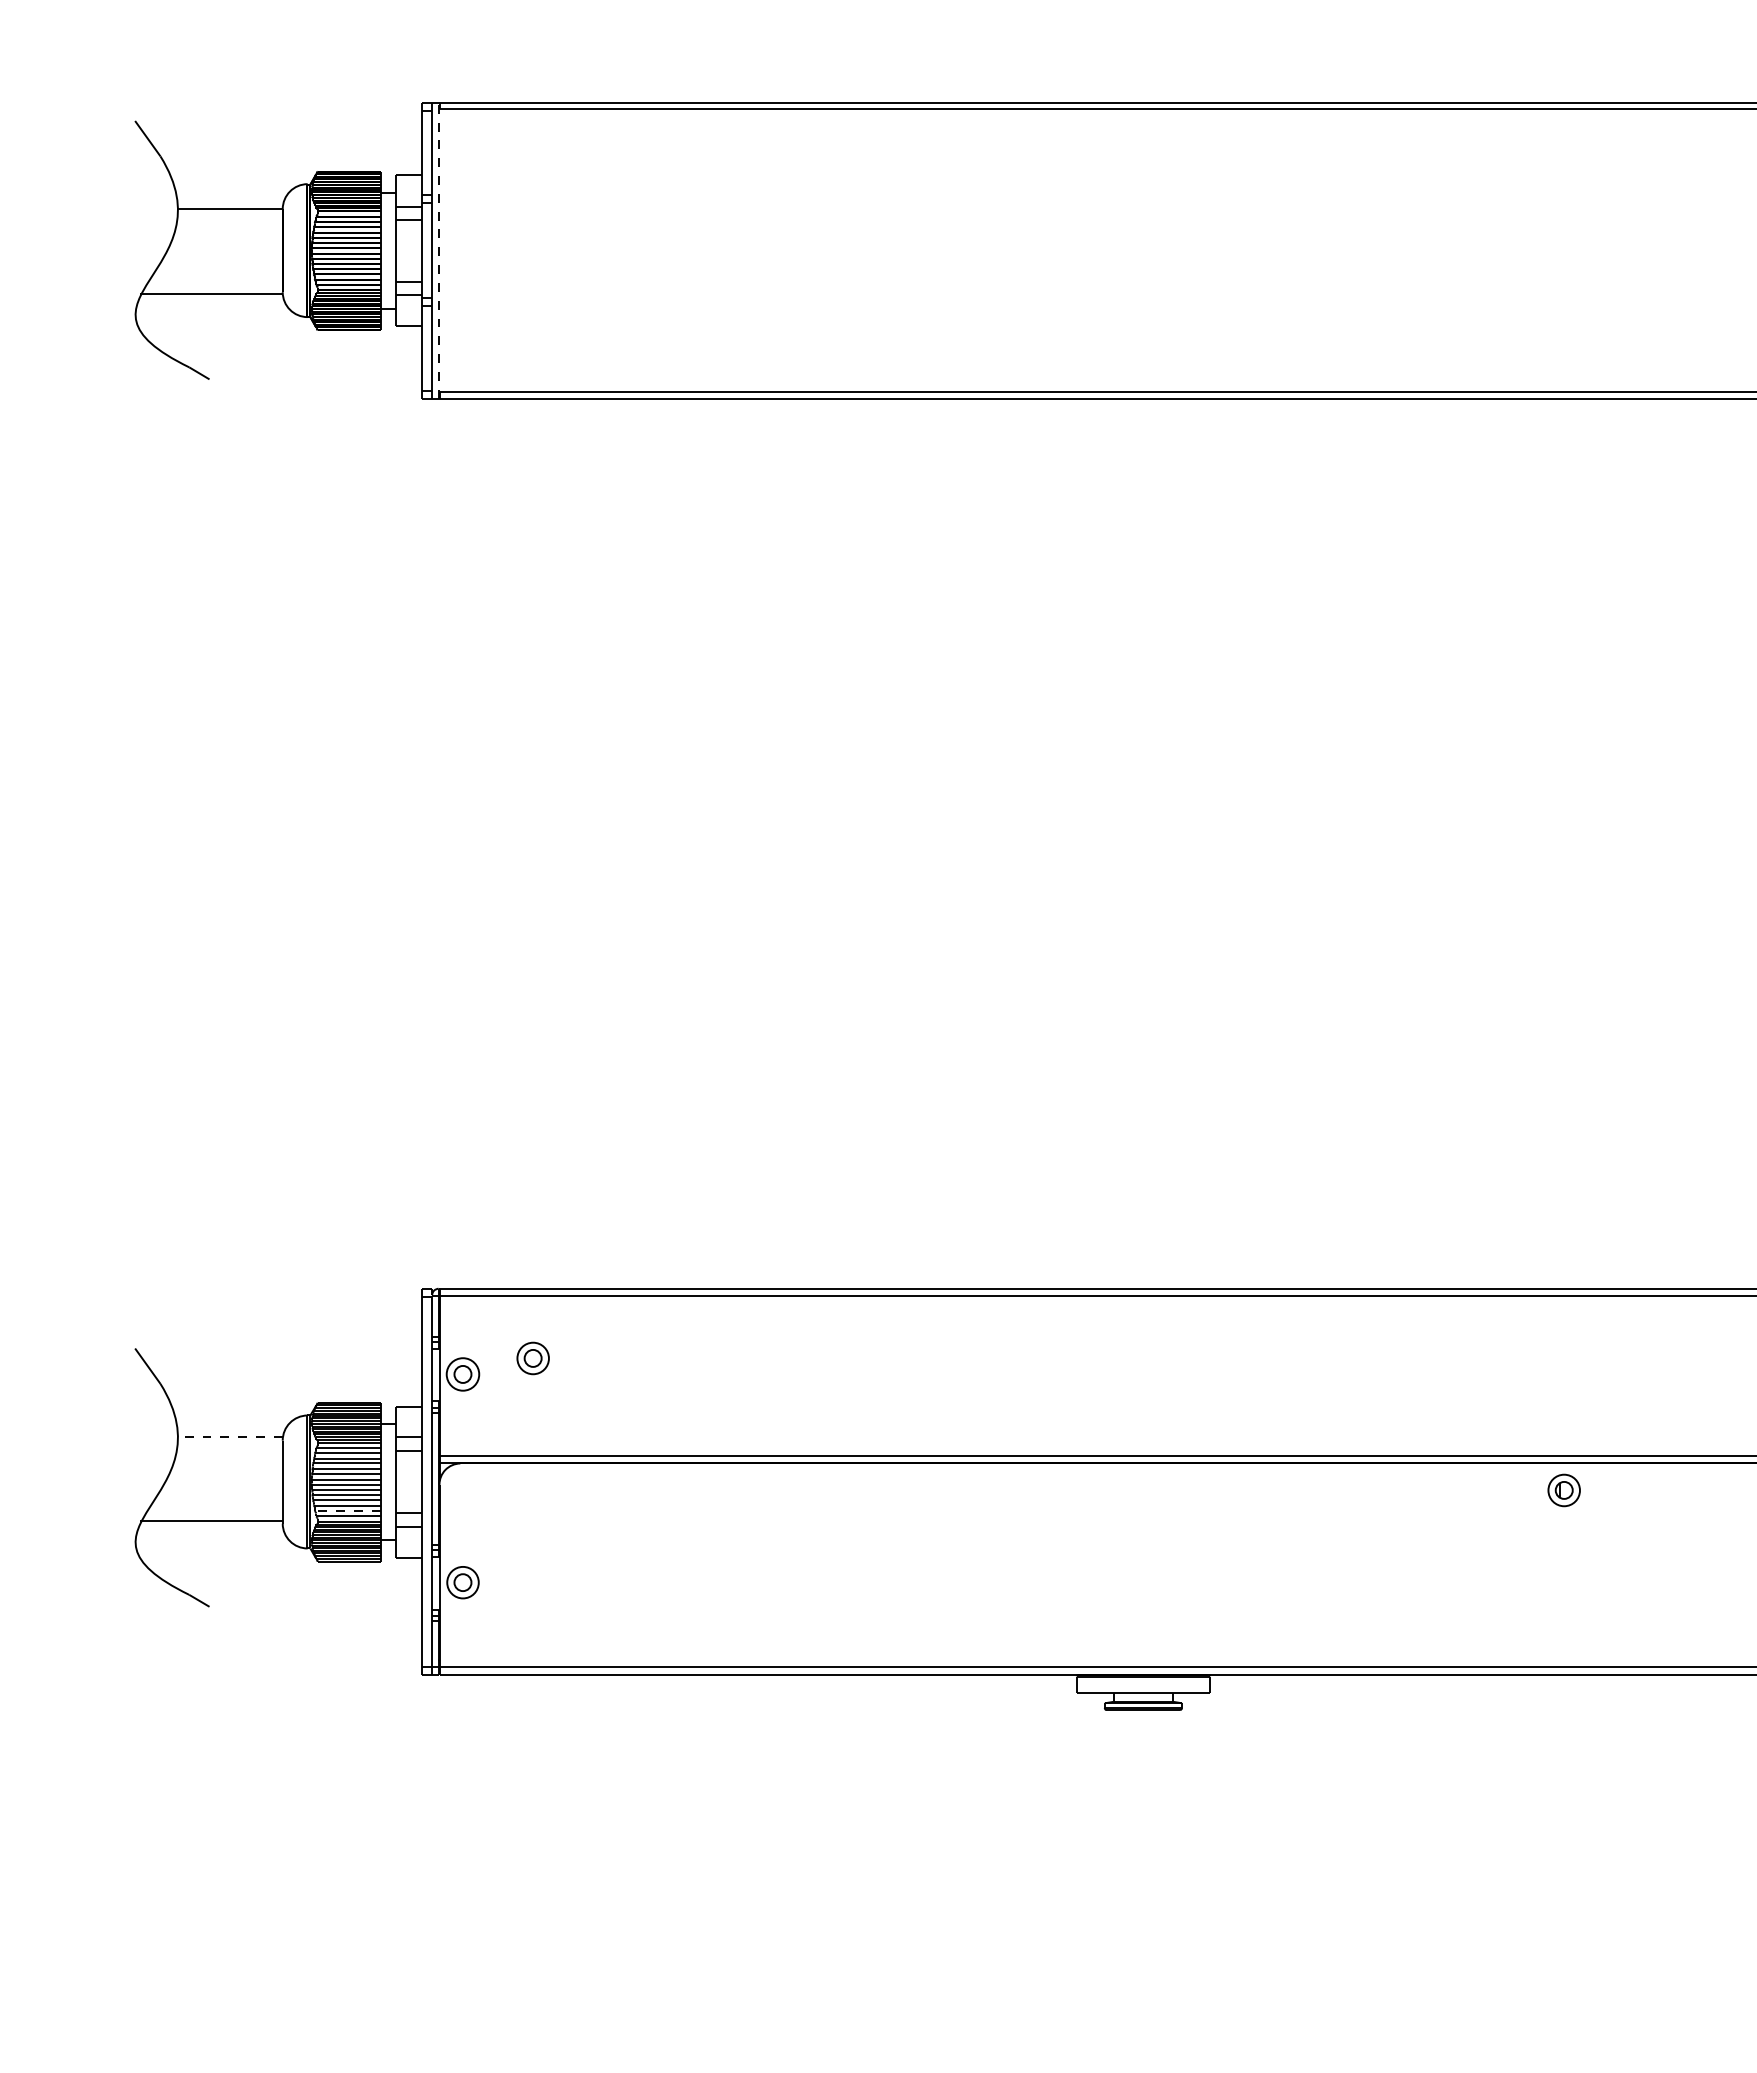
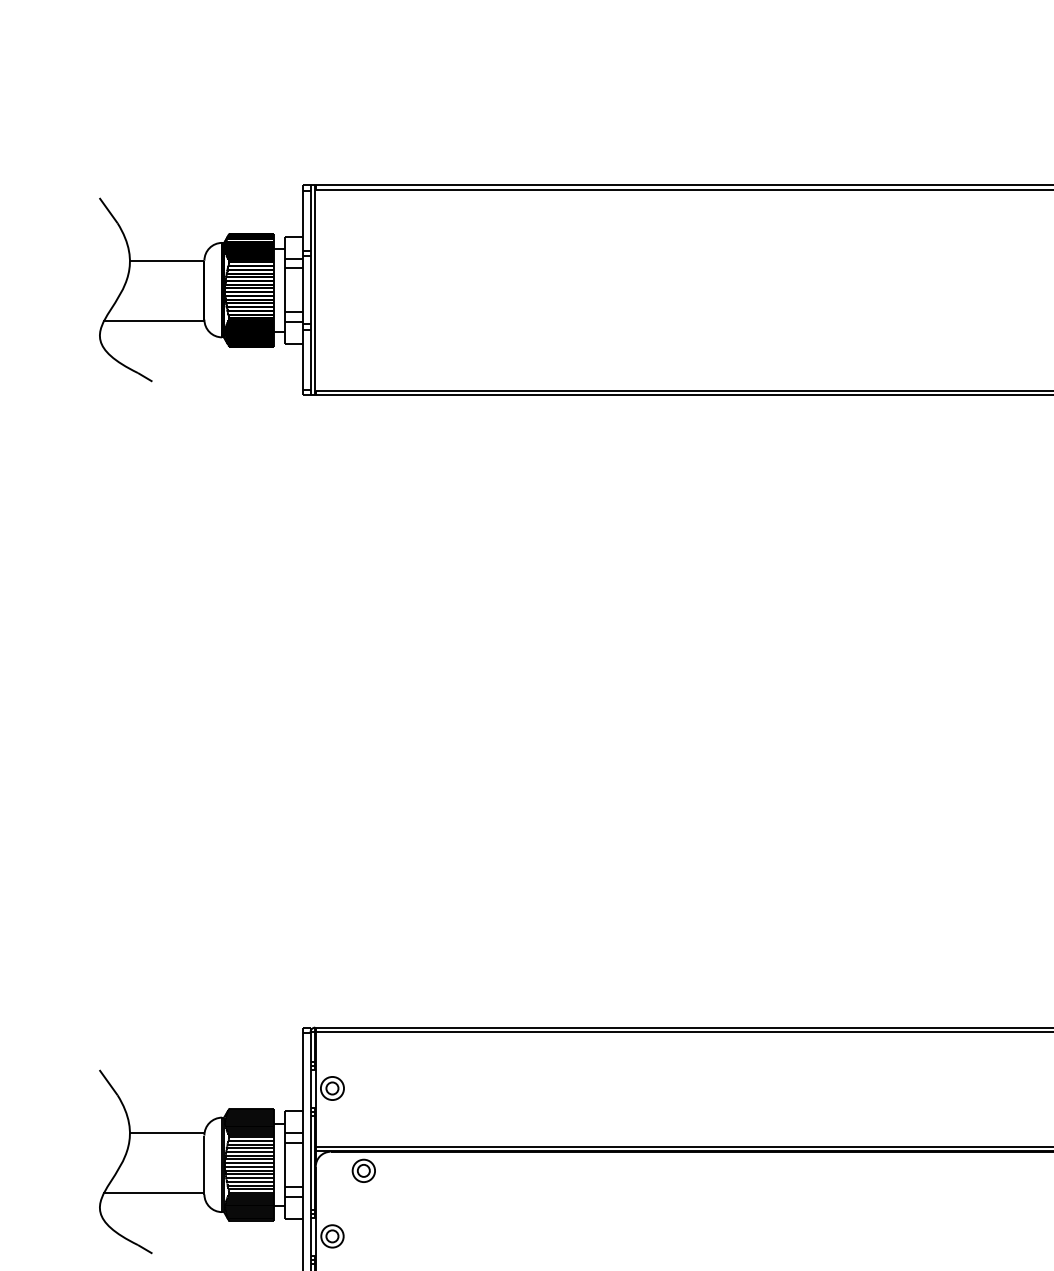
line: (438, 250) -> (315, 290), dashed -> solid
part: (532, 1358) -> (363, 1170), moved
line: (229, 1436) -> (166, 1132), dashed -> solid
line: (347, 1511) -> (250, 1185), dashed -> solid

